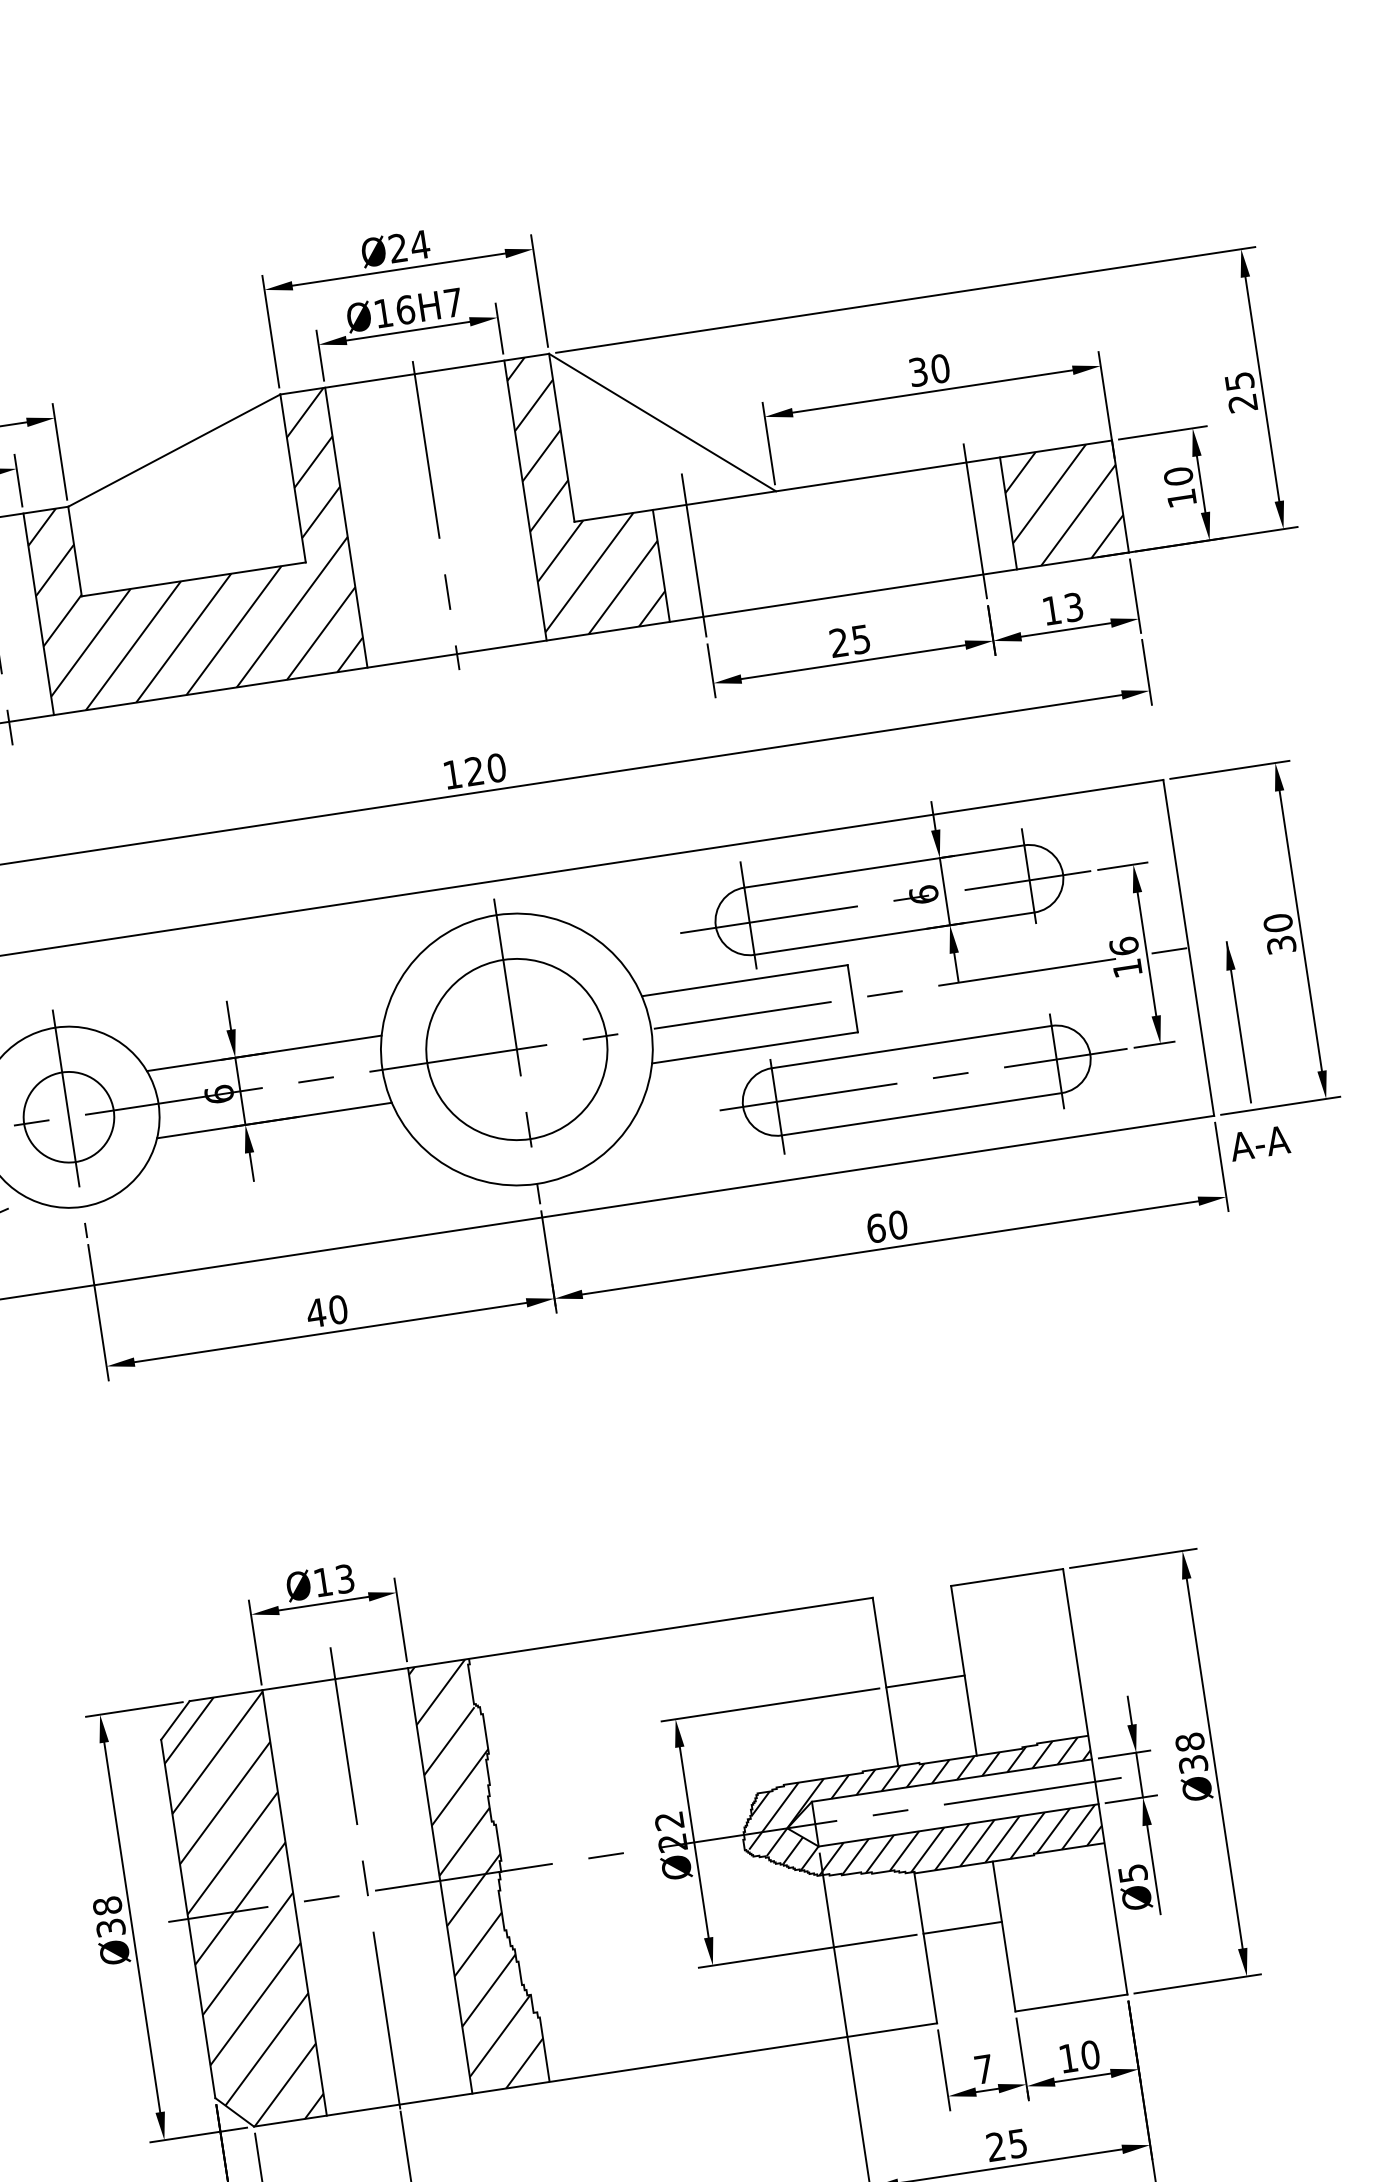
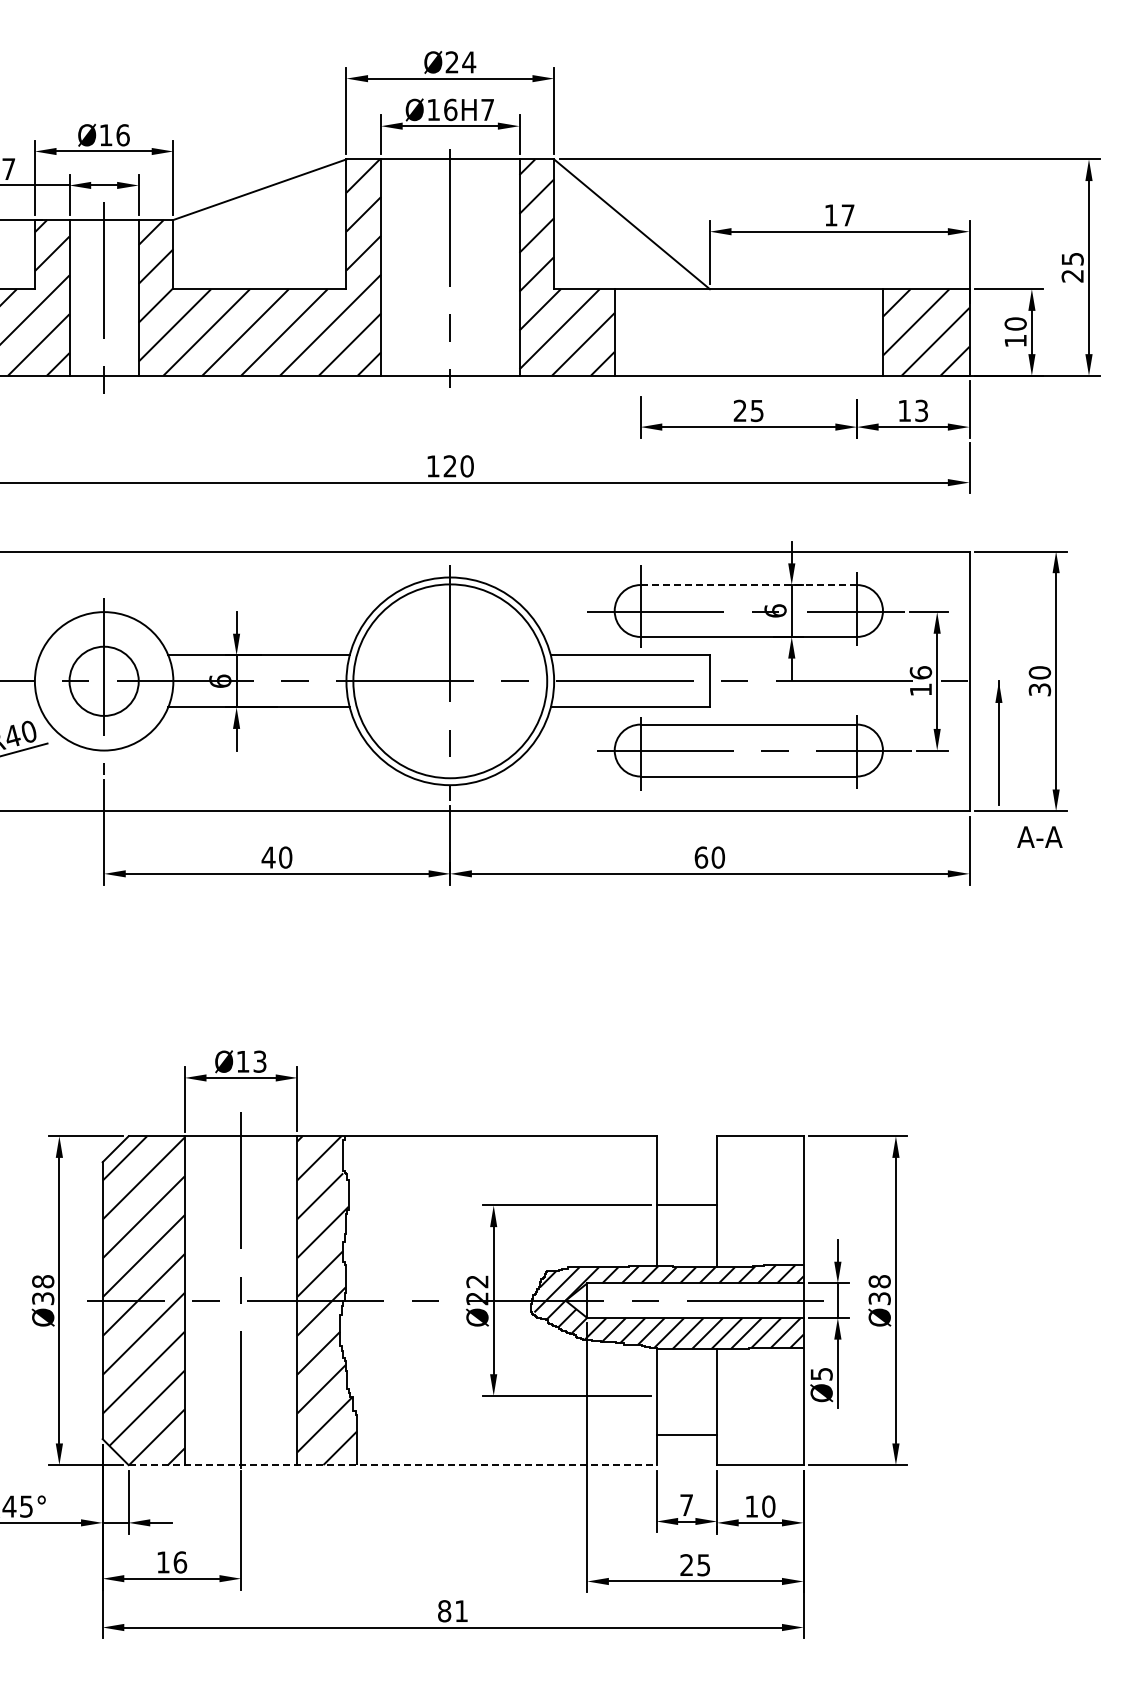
text: (929, 370) -> (839, 215), 30 -> 17
line: (975, 521) -> (857, 334), removed
line: (693, 554) -> (640, 327), removed
line: (885, 866) -> (749, 585), solid -> dashed
circle: (517, 1049) -> (450, 681), size x1.4
text: (1259, 1142) -> (1039, 836), moved
line: (962, 1927) -> (686, 1434), moved
line: (595, 2075) -> (392, 1465), solid -> dashed

